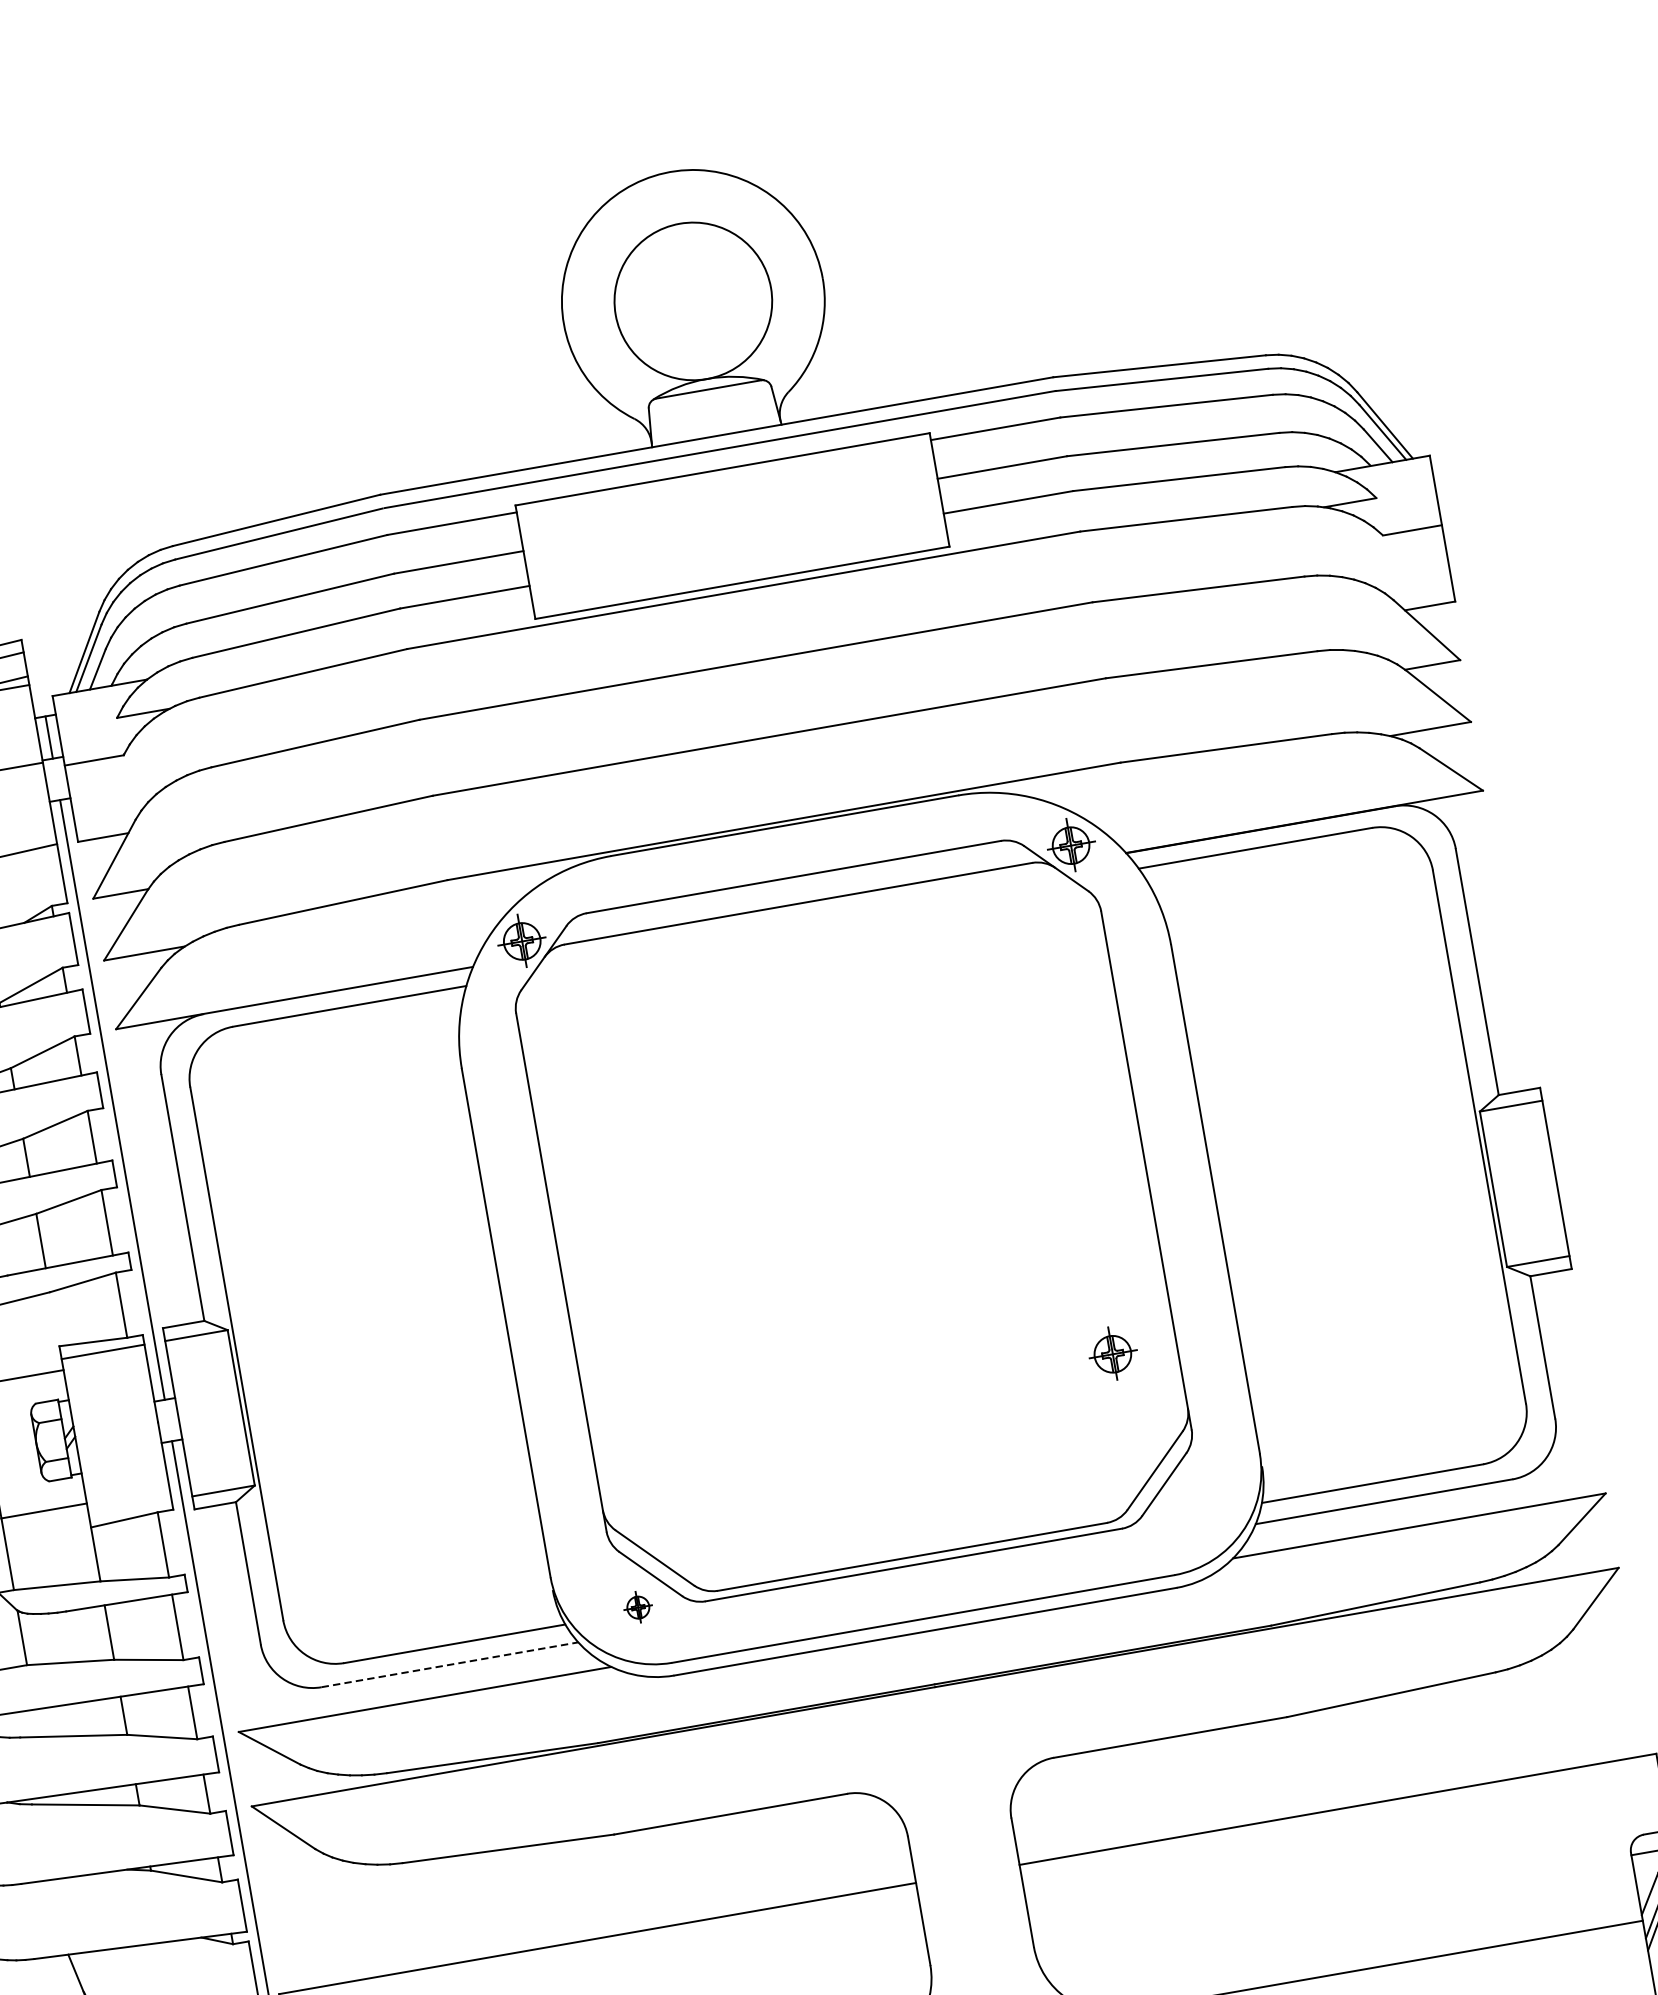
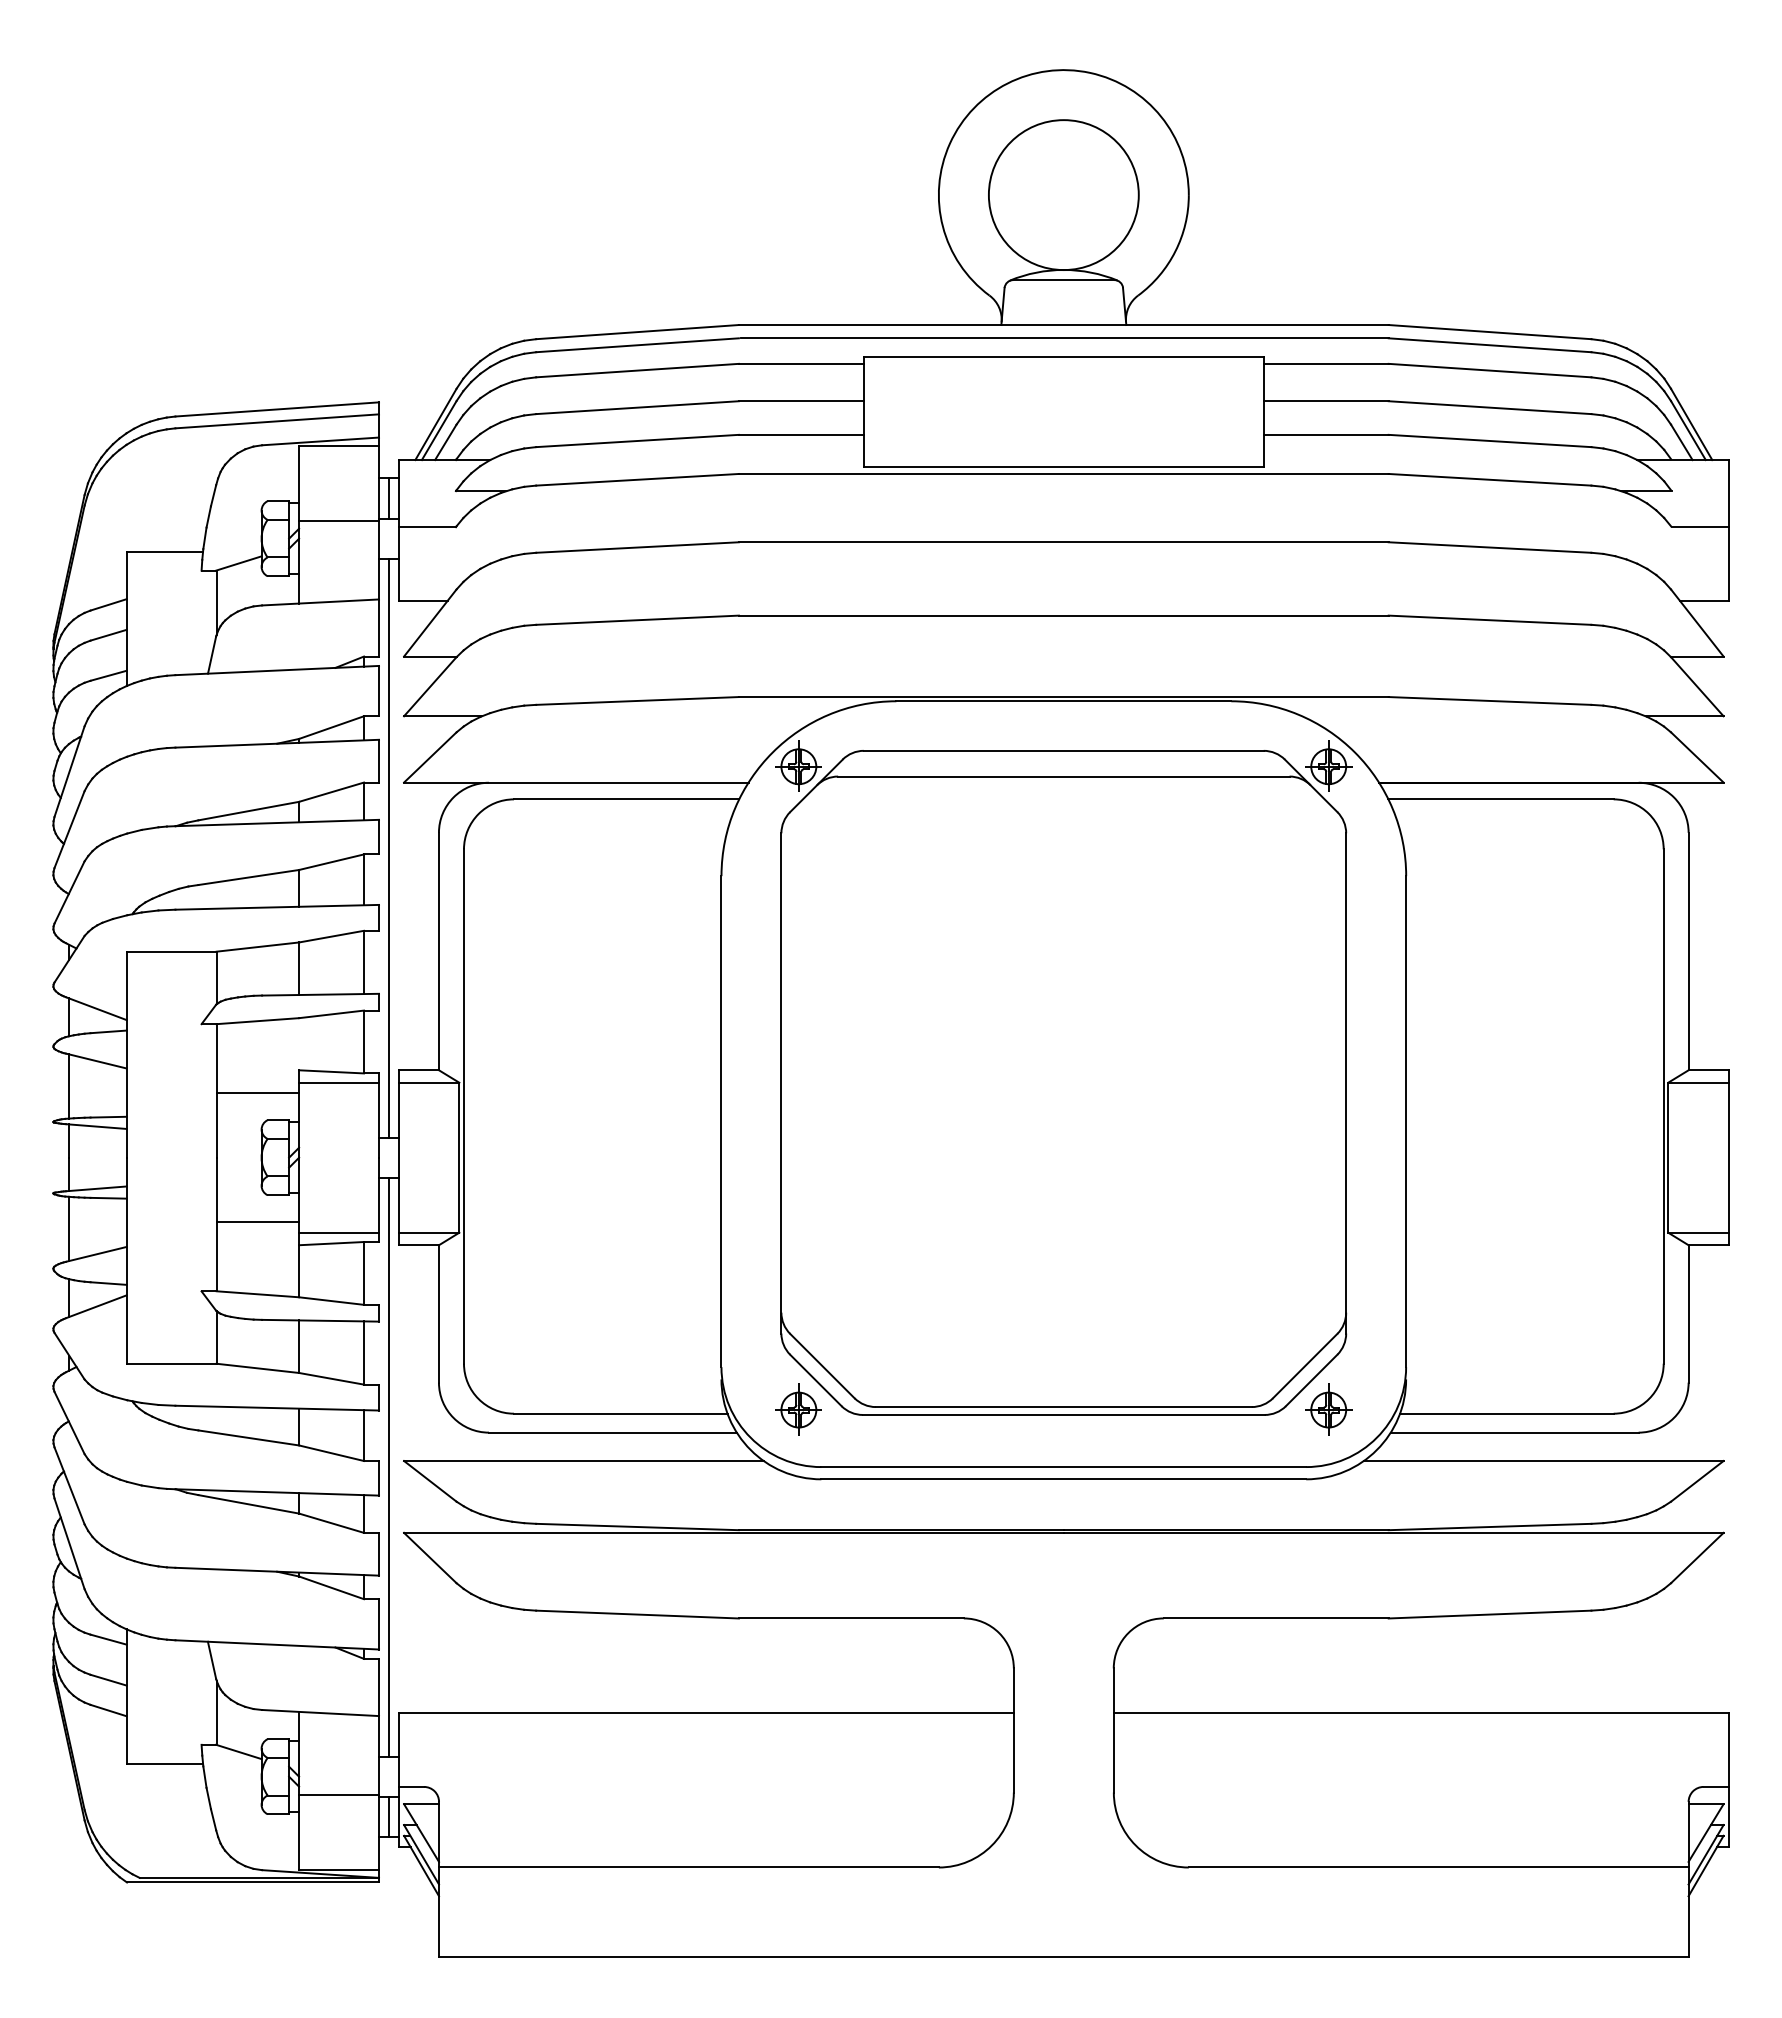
part: (1112, 1353) -> (1328, 1409), moved
line: (130, 1506) -> (339, 1232), added
part: (638, 1607) -> (798, 1409), size x1.67
line: (449, 1664) -> (612, 1432), dashed -> solid

